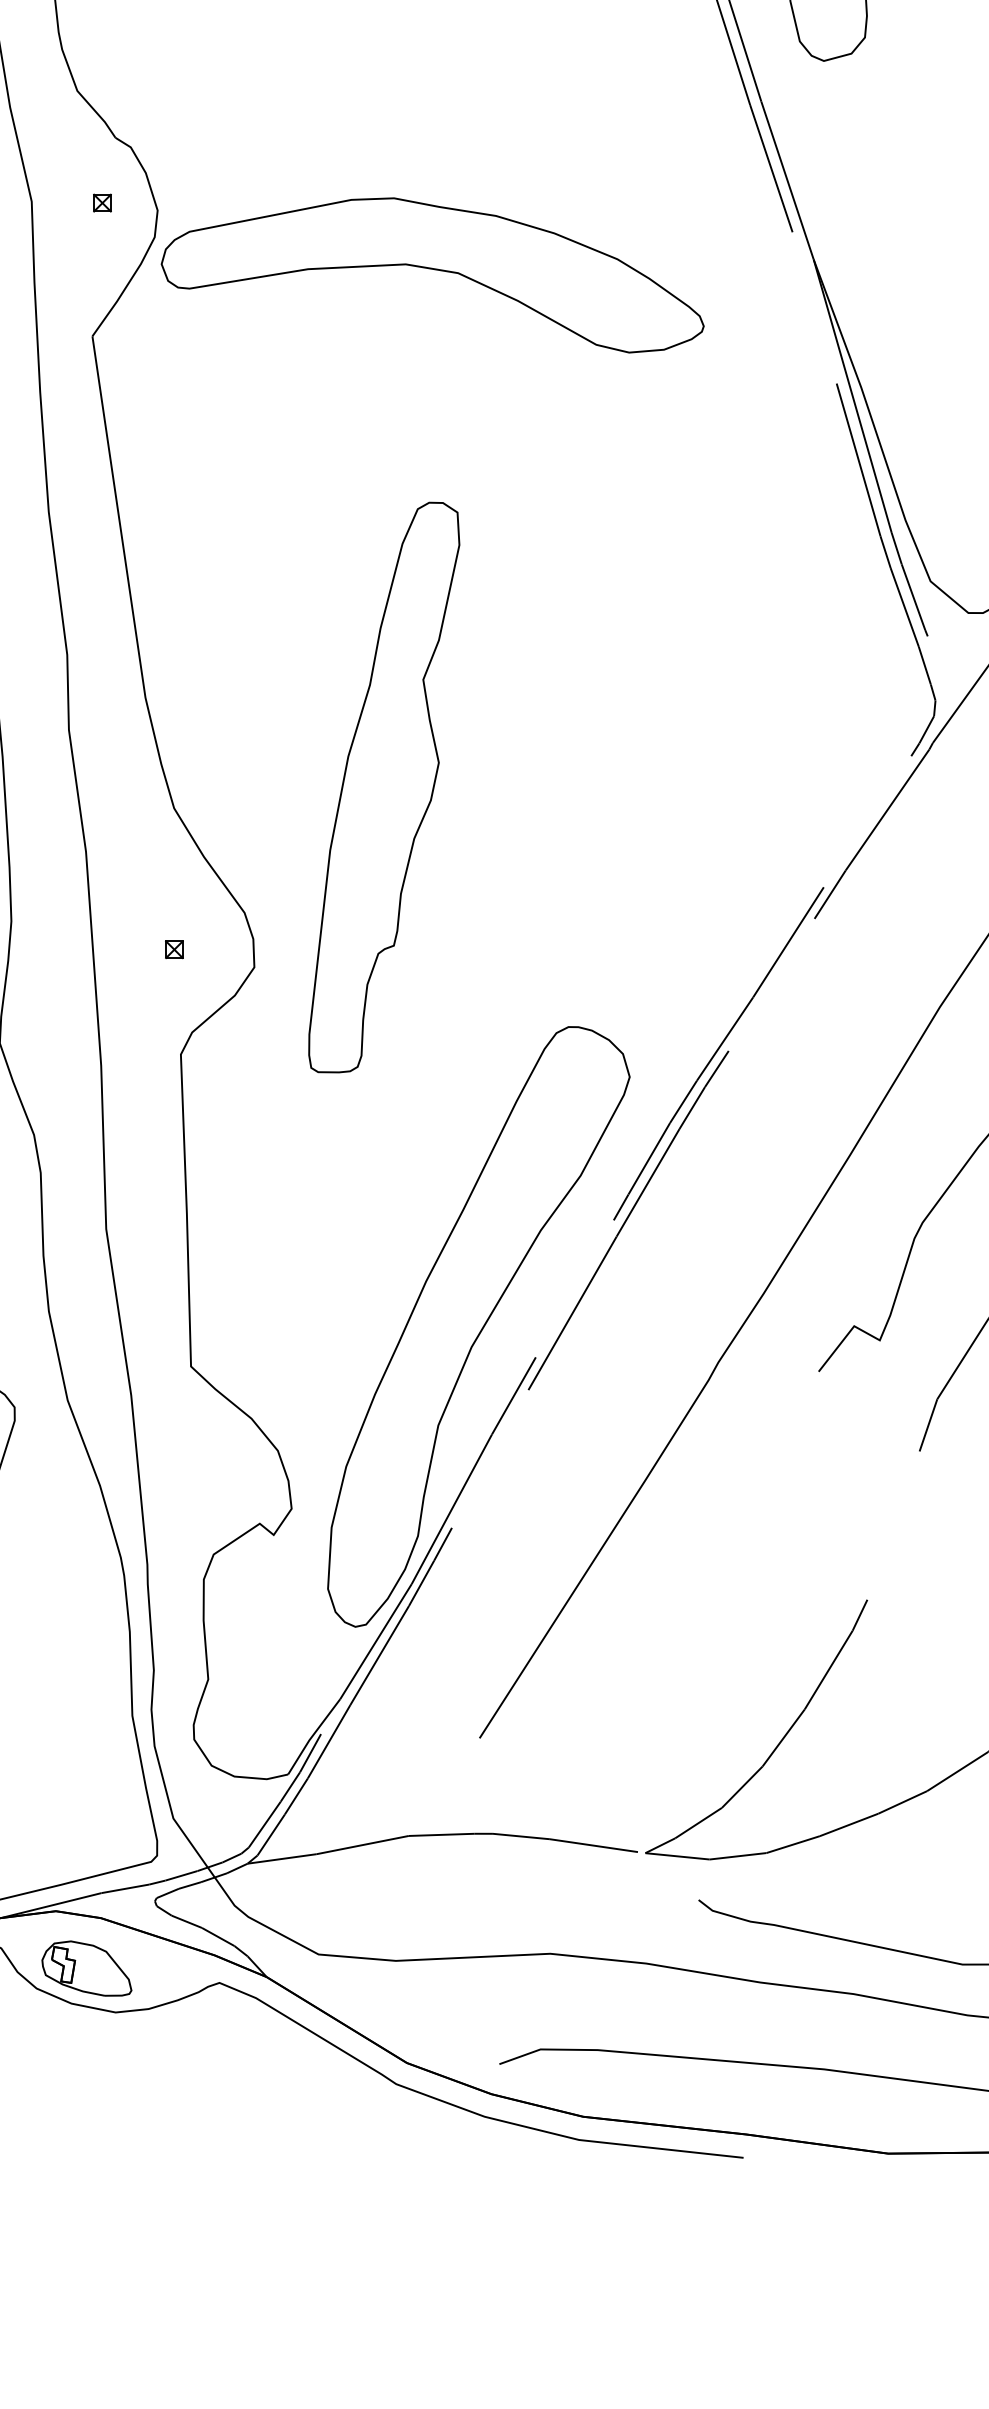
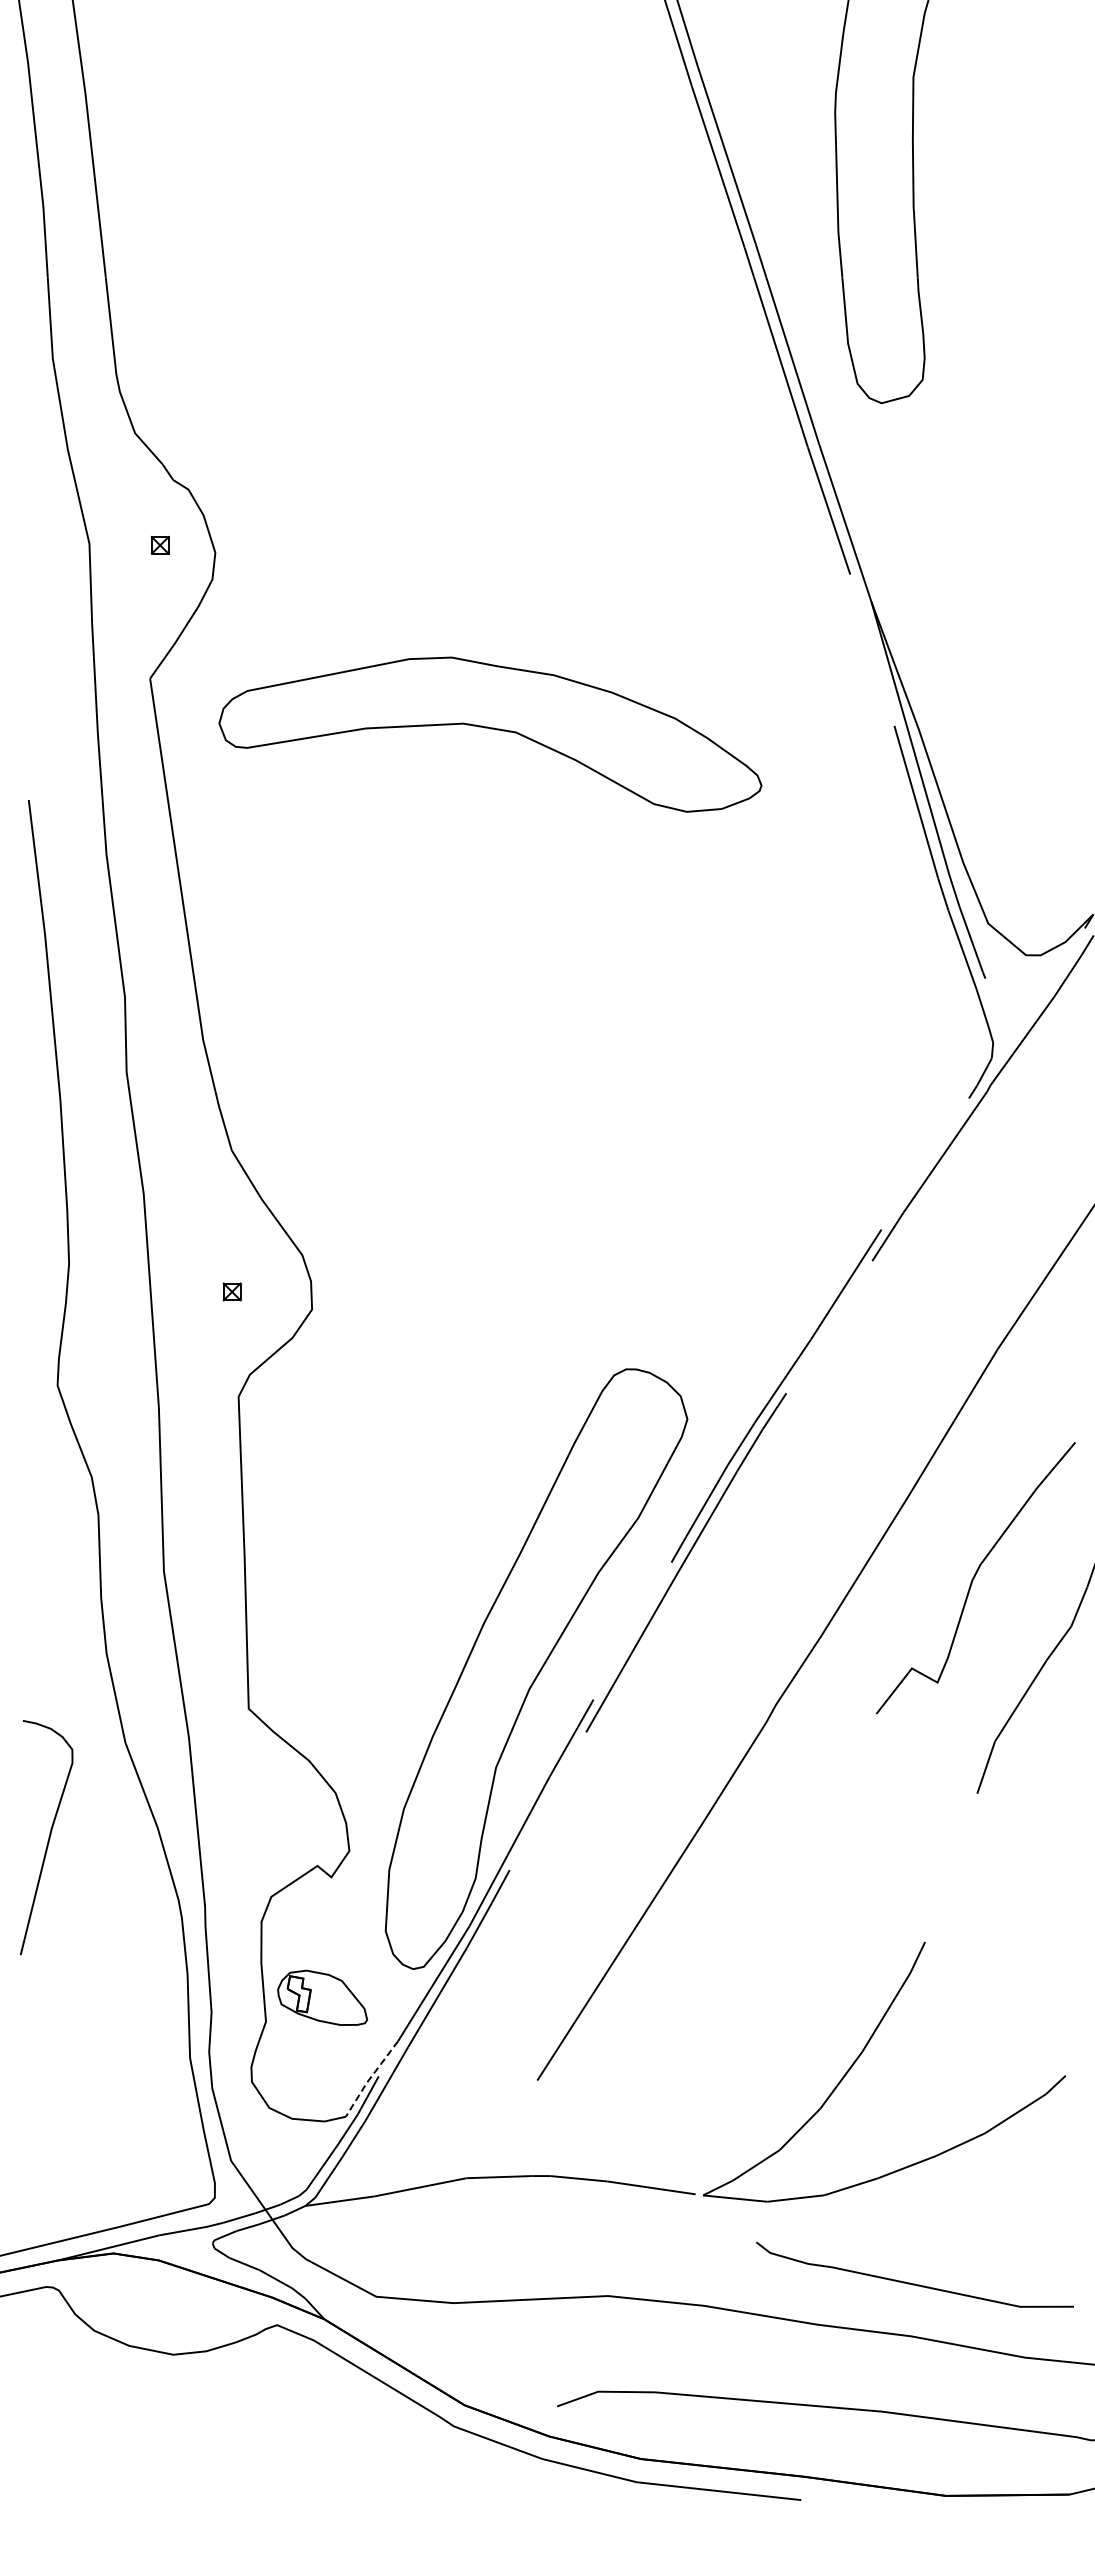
part: (432, 275) -> (490, 734), moved
part: (383, 787) -> (441, 1129), removed
line: (312, 1736) -> (370, 2078), solid -> dashed
part: (86, 1968) -> (322, 1997), moved

